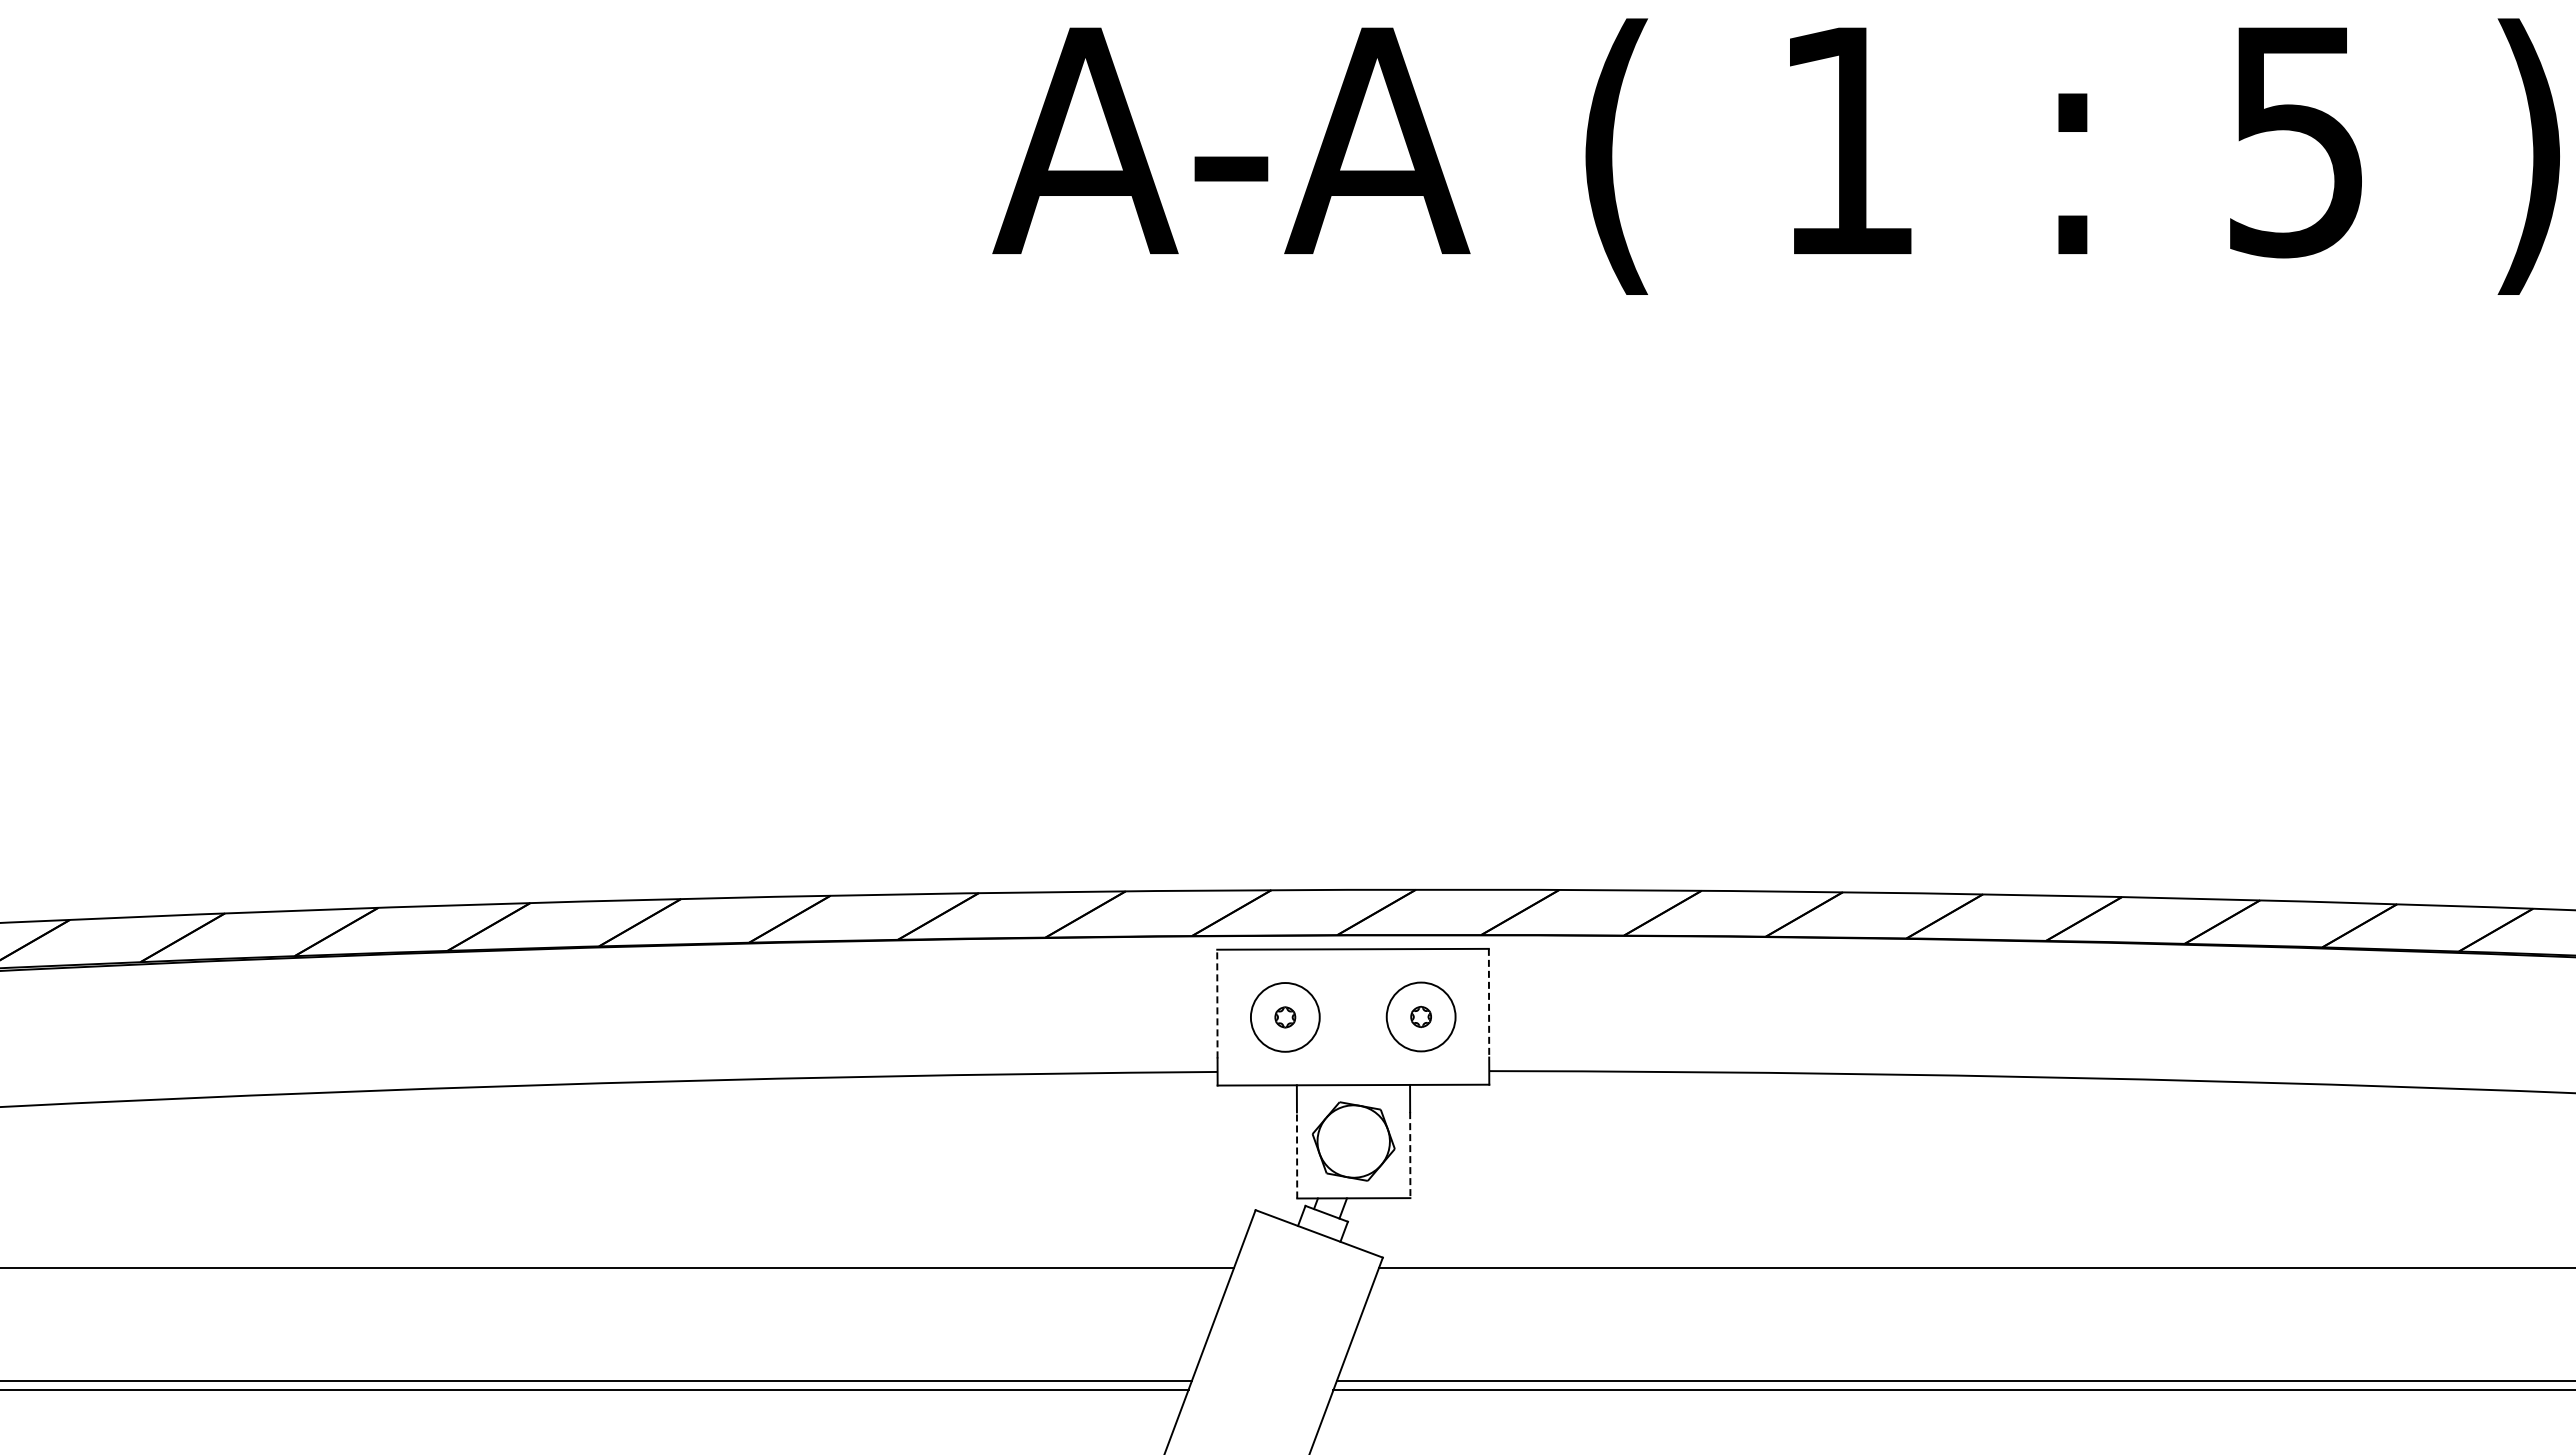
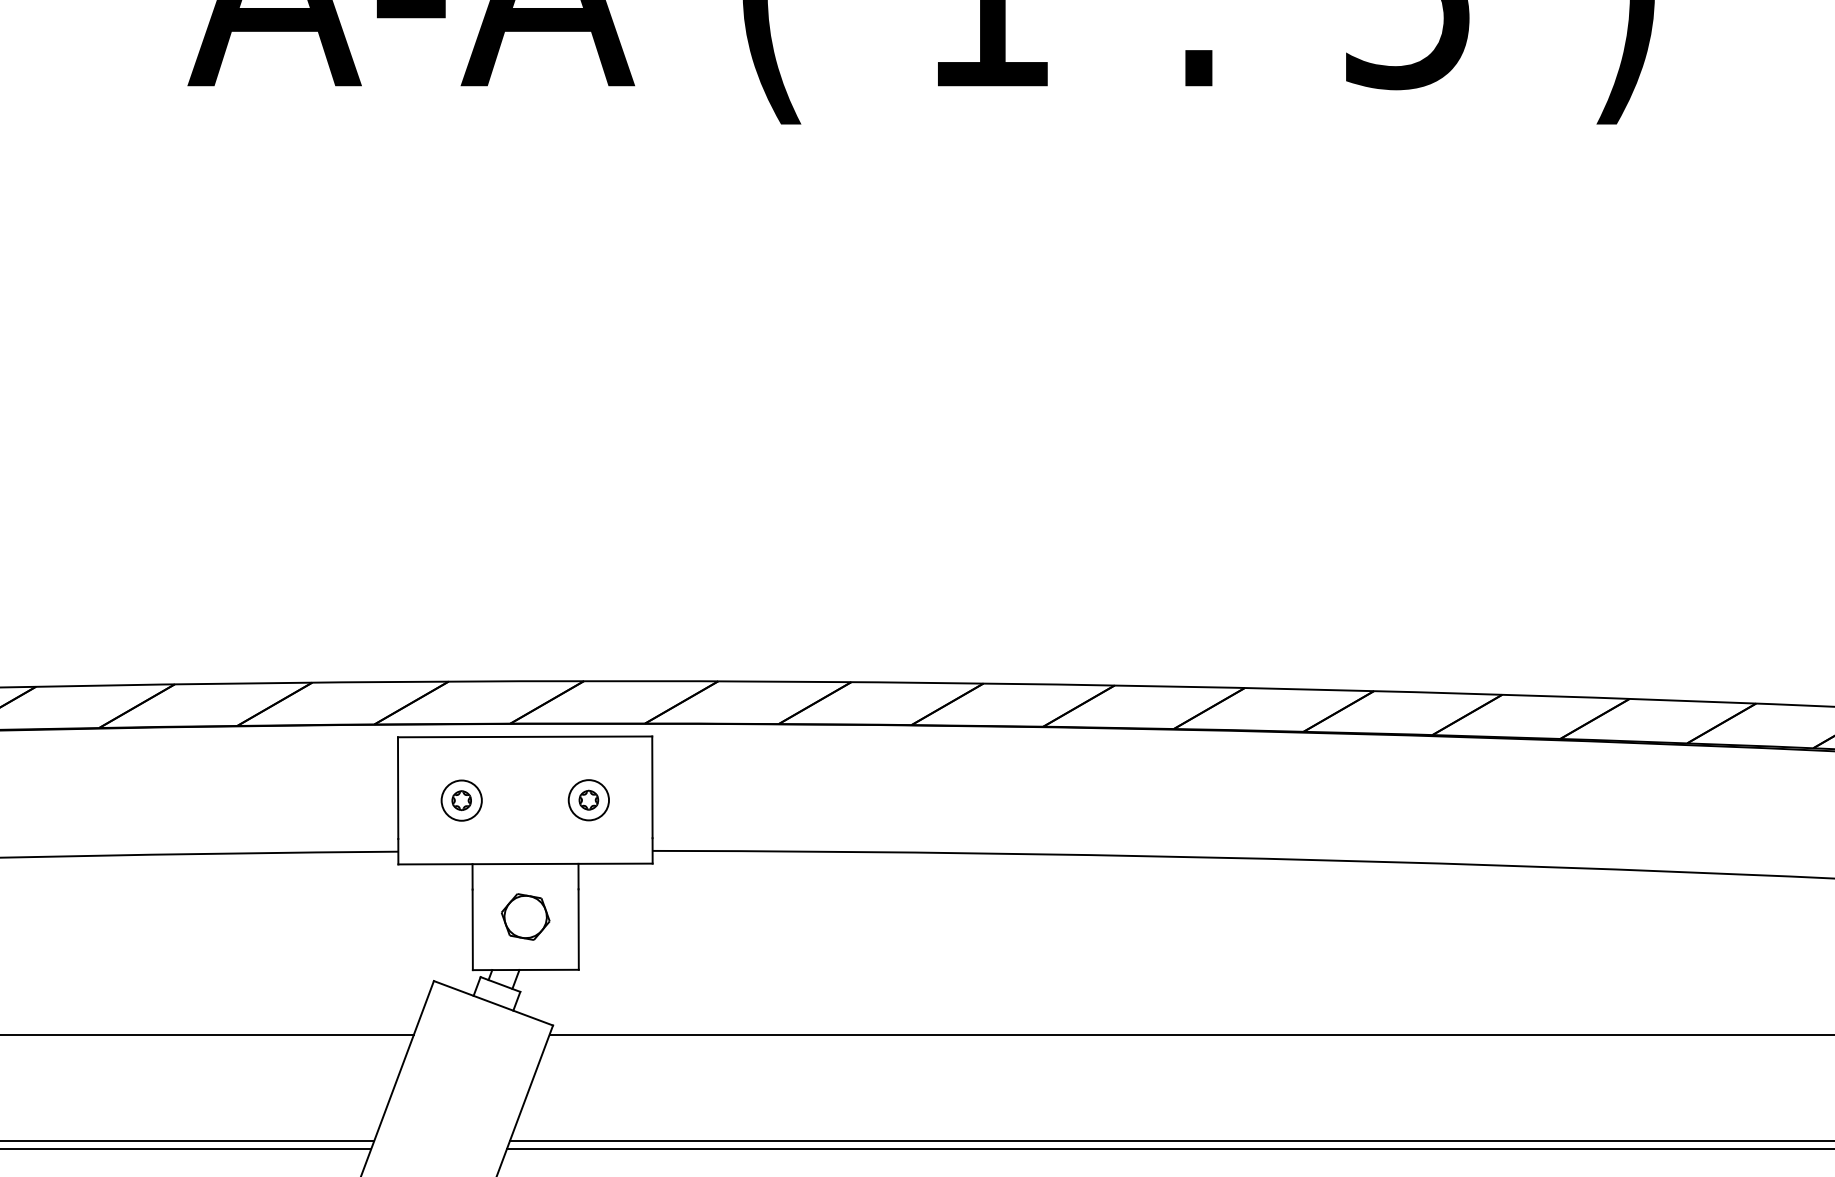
line: (1217, 1003) -> (398, 787), dashed -> solid
line: (1489, 1003) -> (652, 787), dashed -> solid
circle: (1284, 1016) -> (460, 799), size x0.62
circle: (1420, 1016) -> (588, 799), size x0.62
part: (1353, 1141) -> (525, 916), size x0.62
line: (1297, 1154) -> (473, 928), dashed -> solid
line: (1410, 1155) -> (578, 929), dashed -> solid

